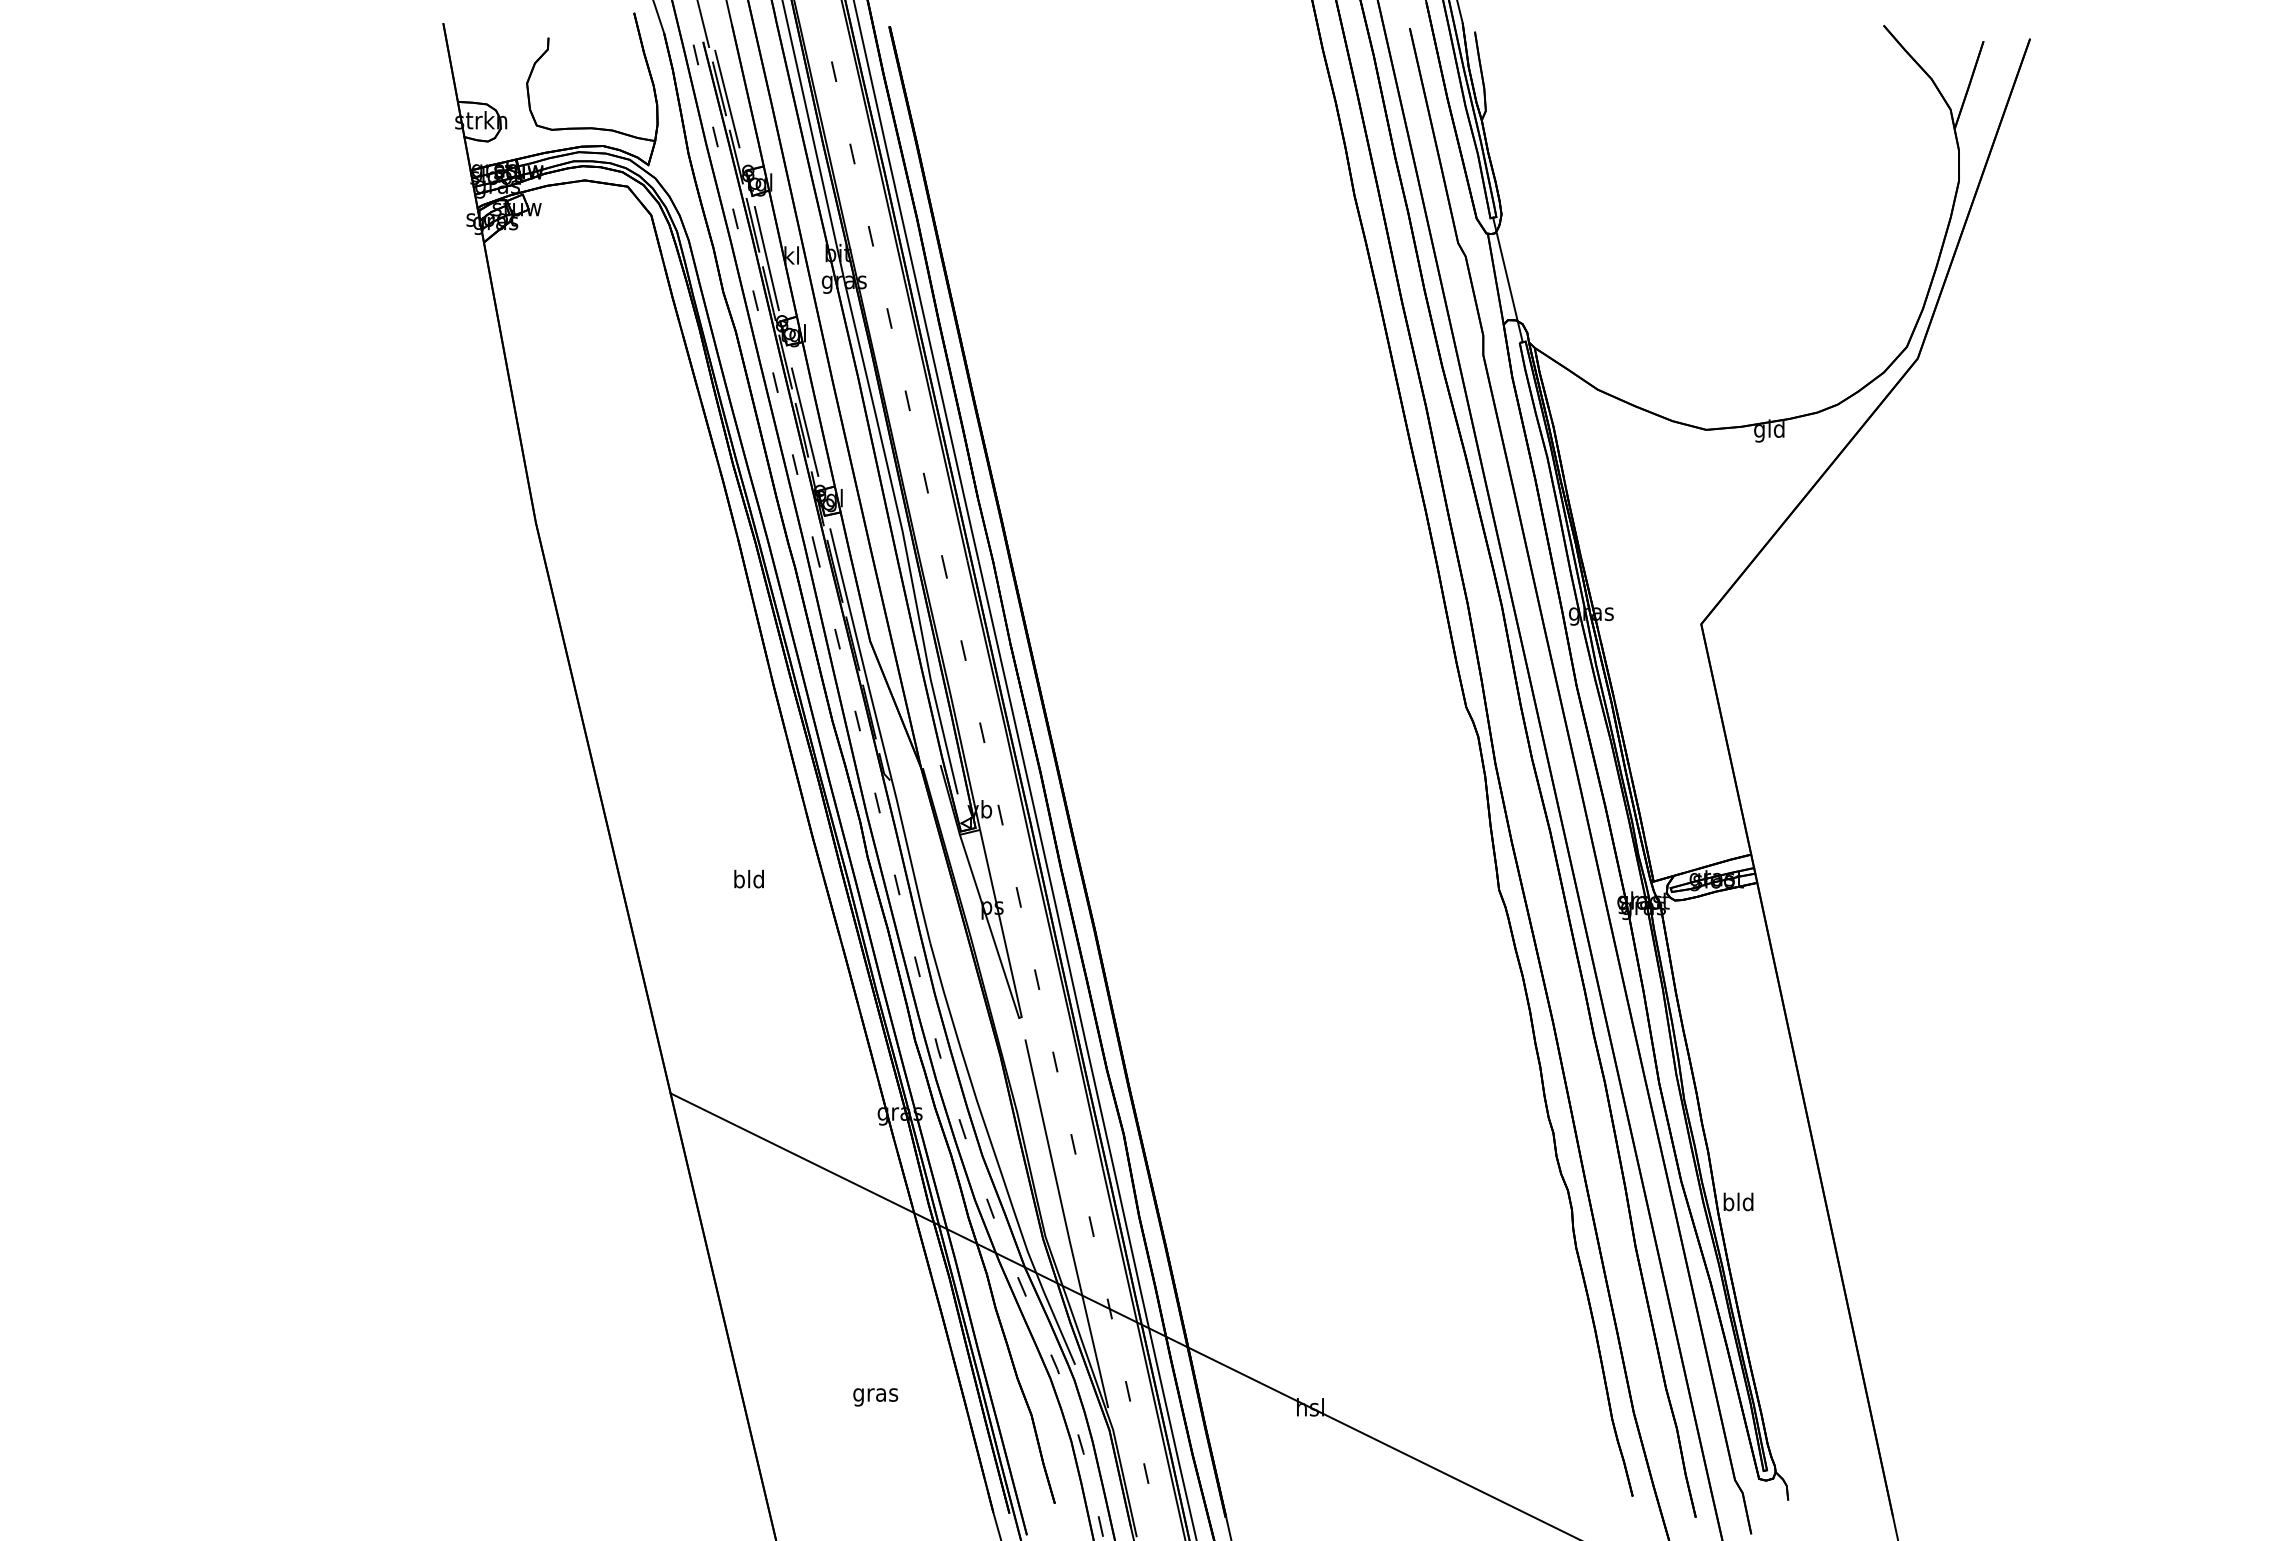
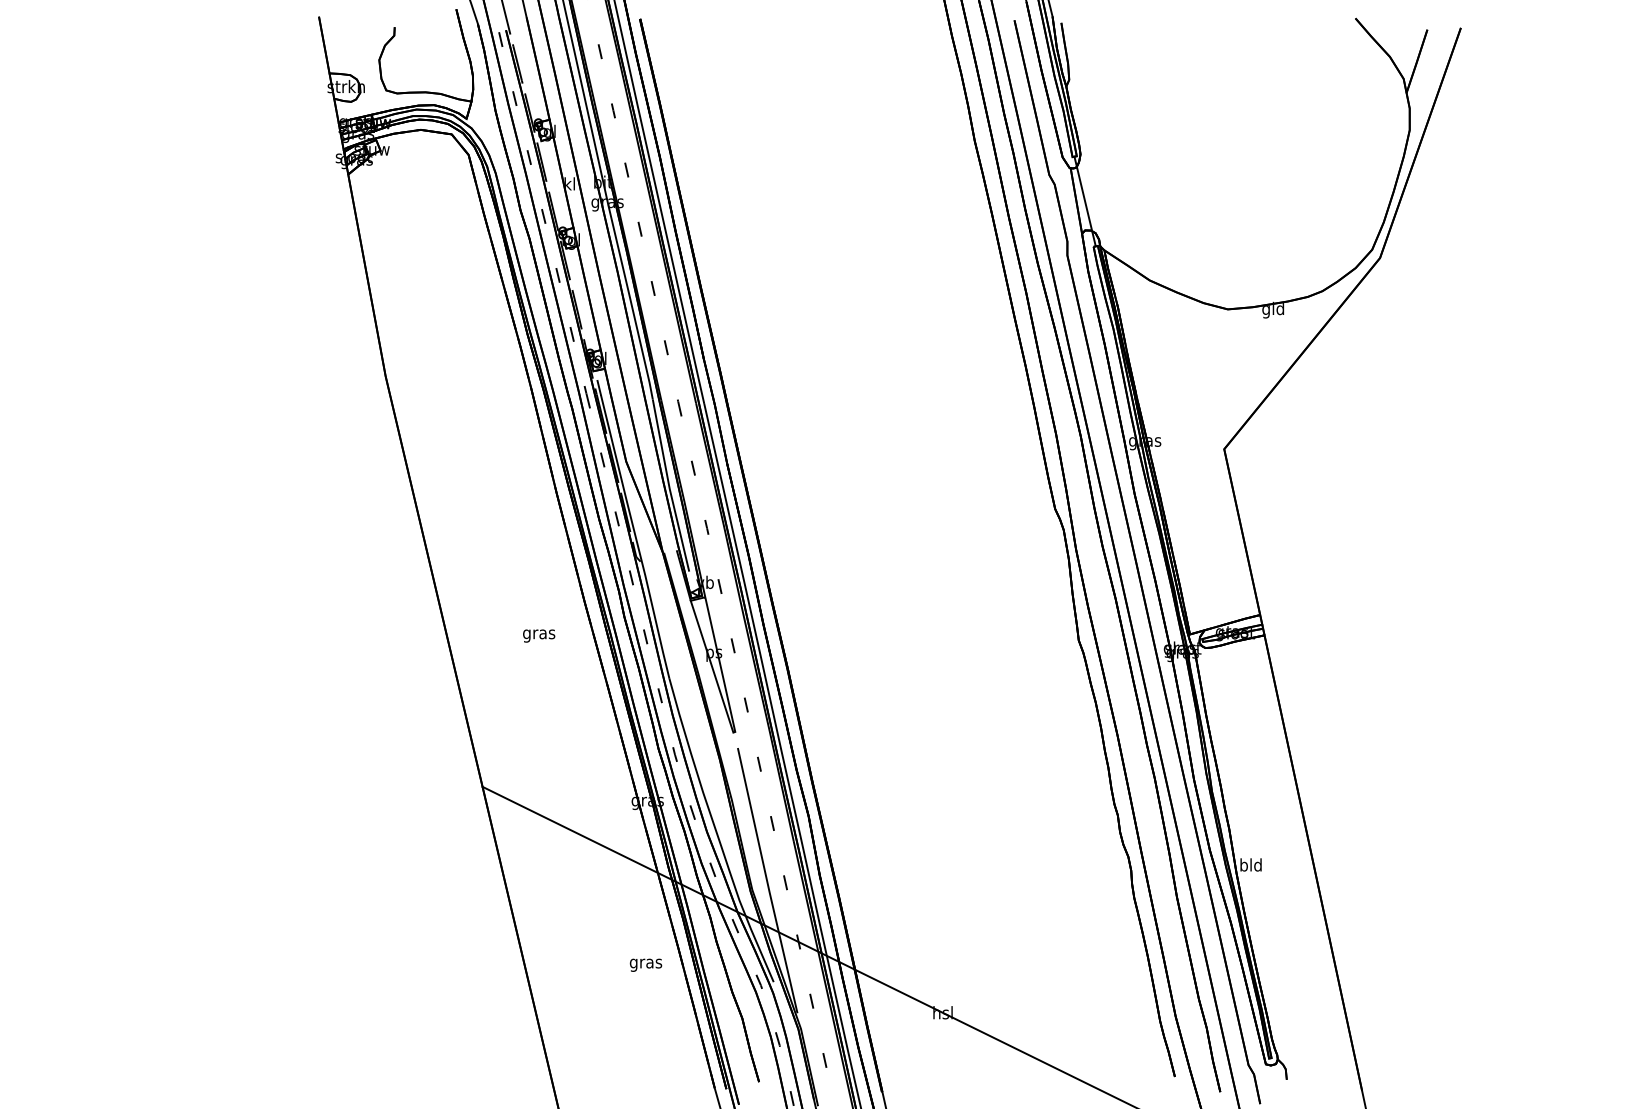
line: (727, 98) -> (523, 70), removed
line: (766, 258) -> (551, 186), removed
line: (804, 421) -> (578, 303), removed
text: (748, 881) -> (538, 634), bld -> gras
text: (875, 1397) -> (645, 965), moved

